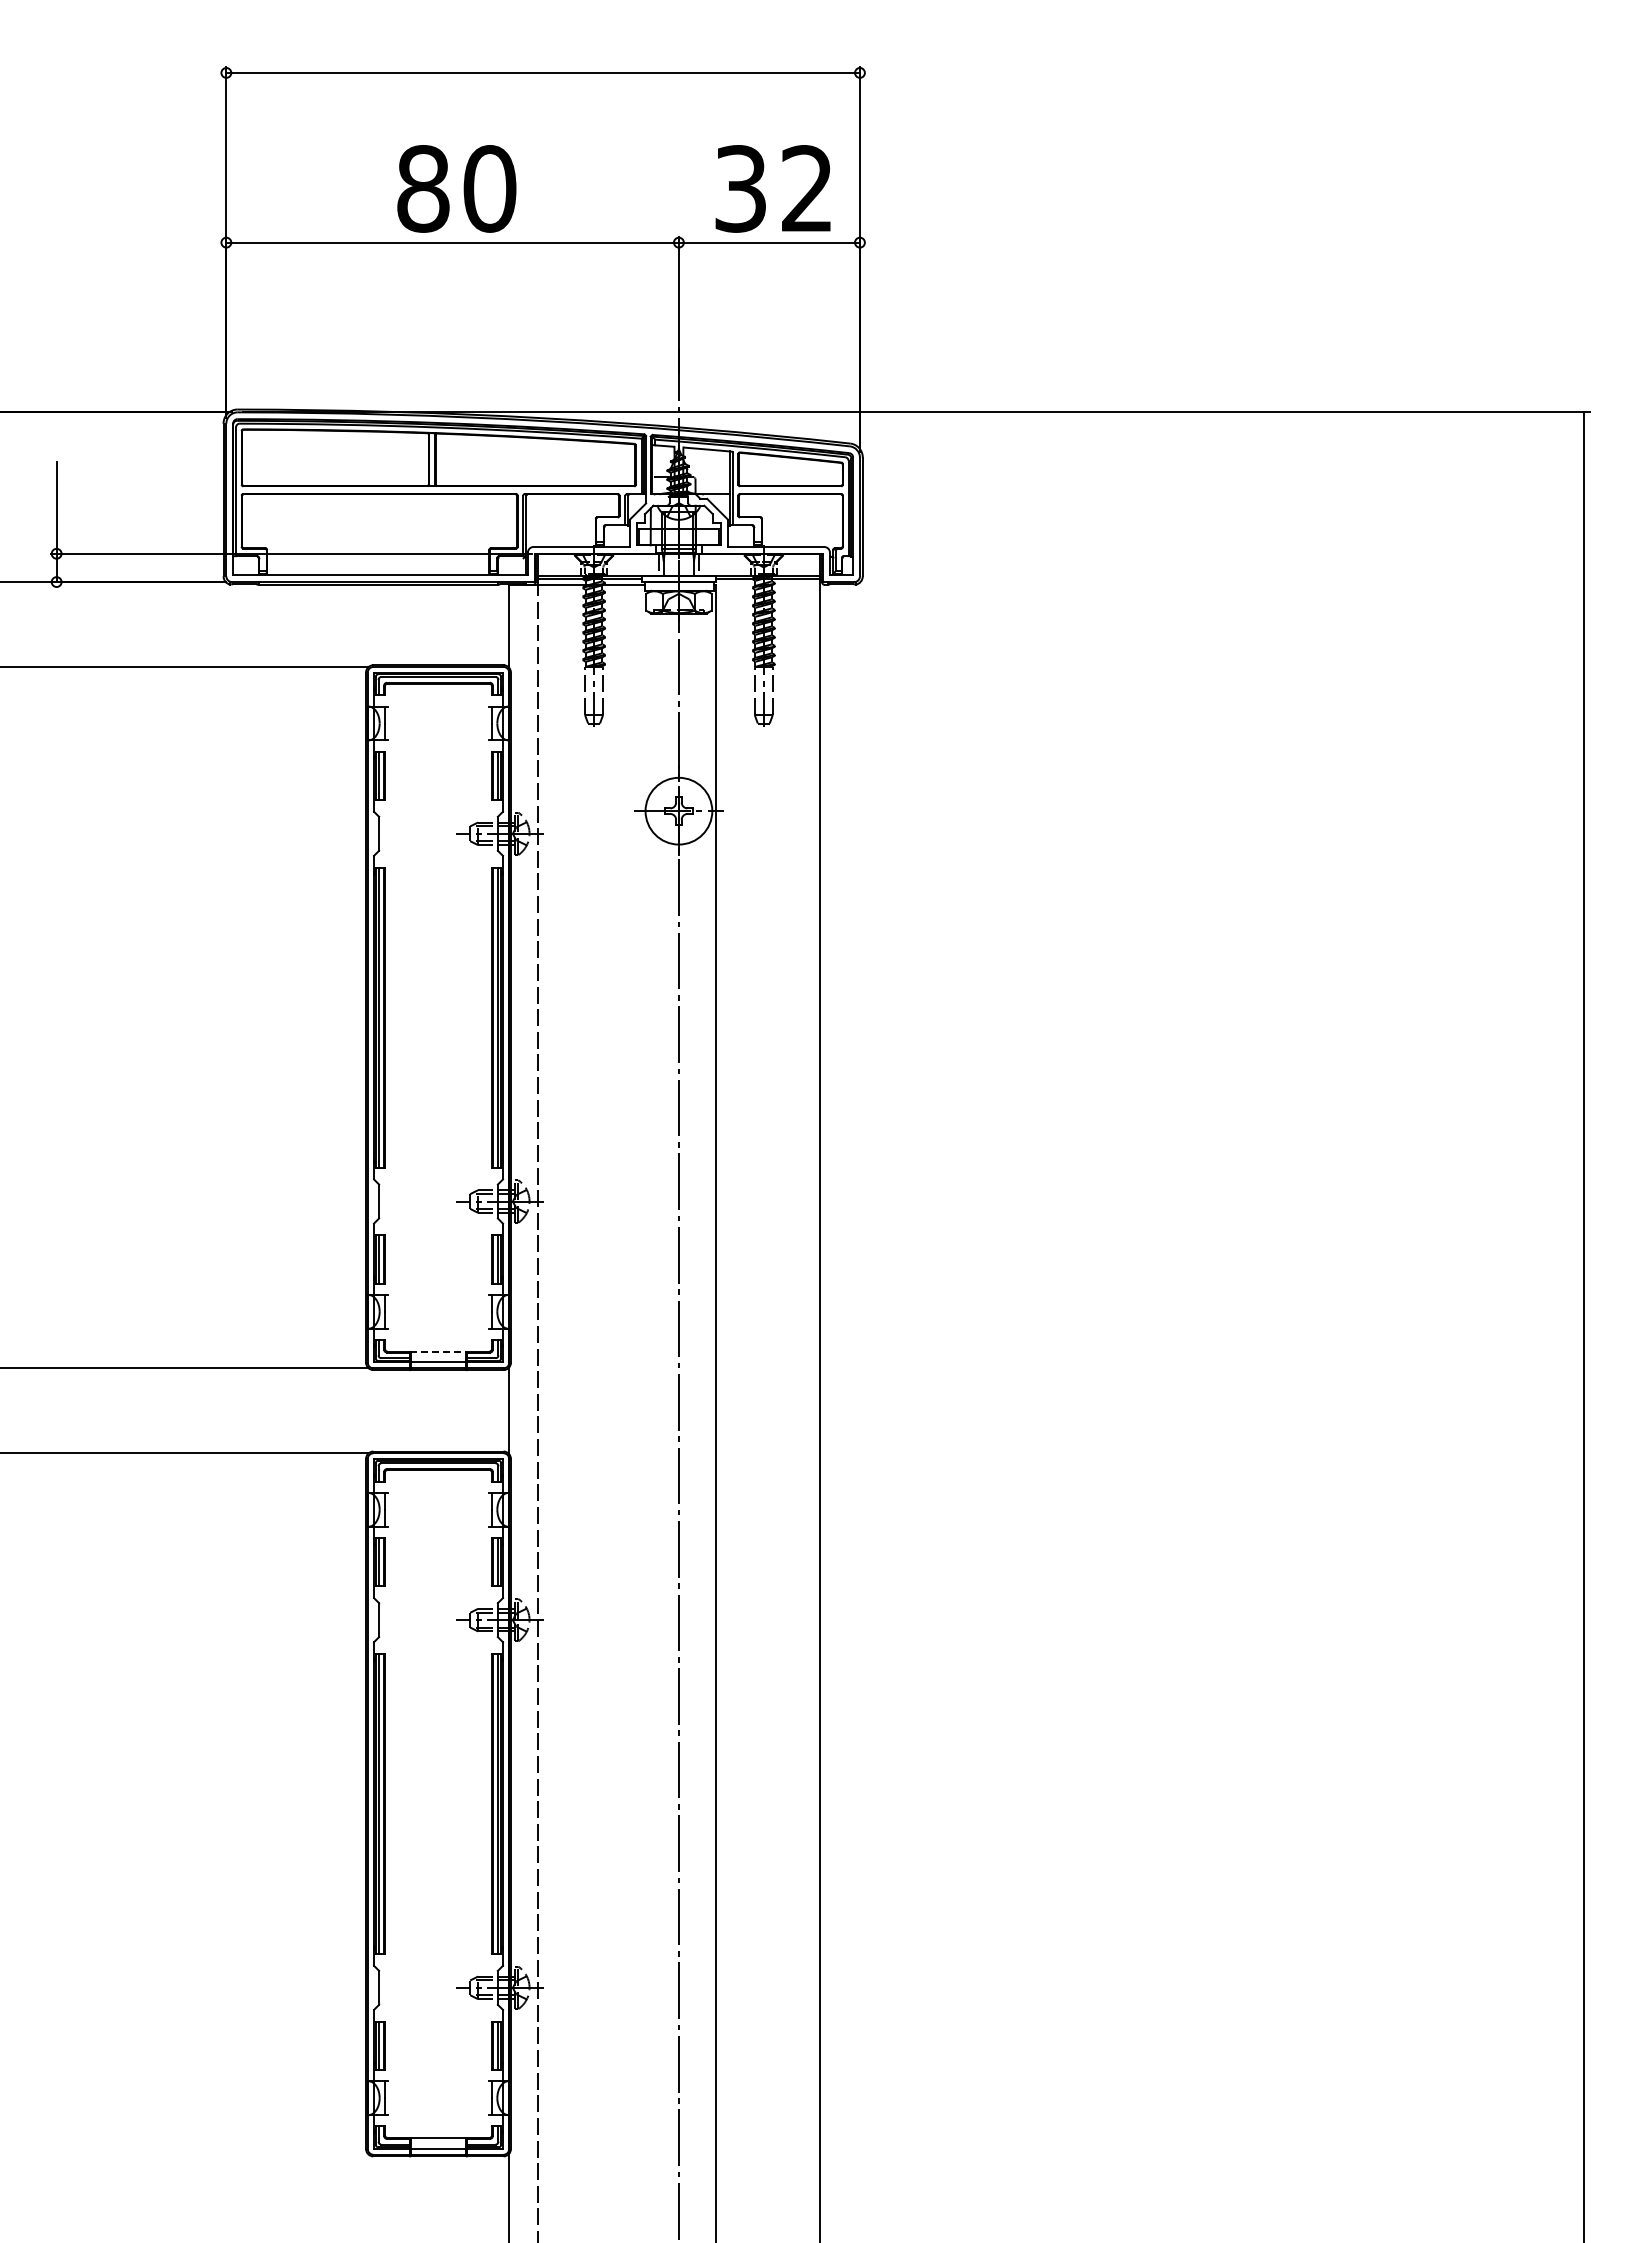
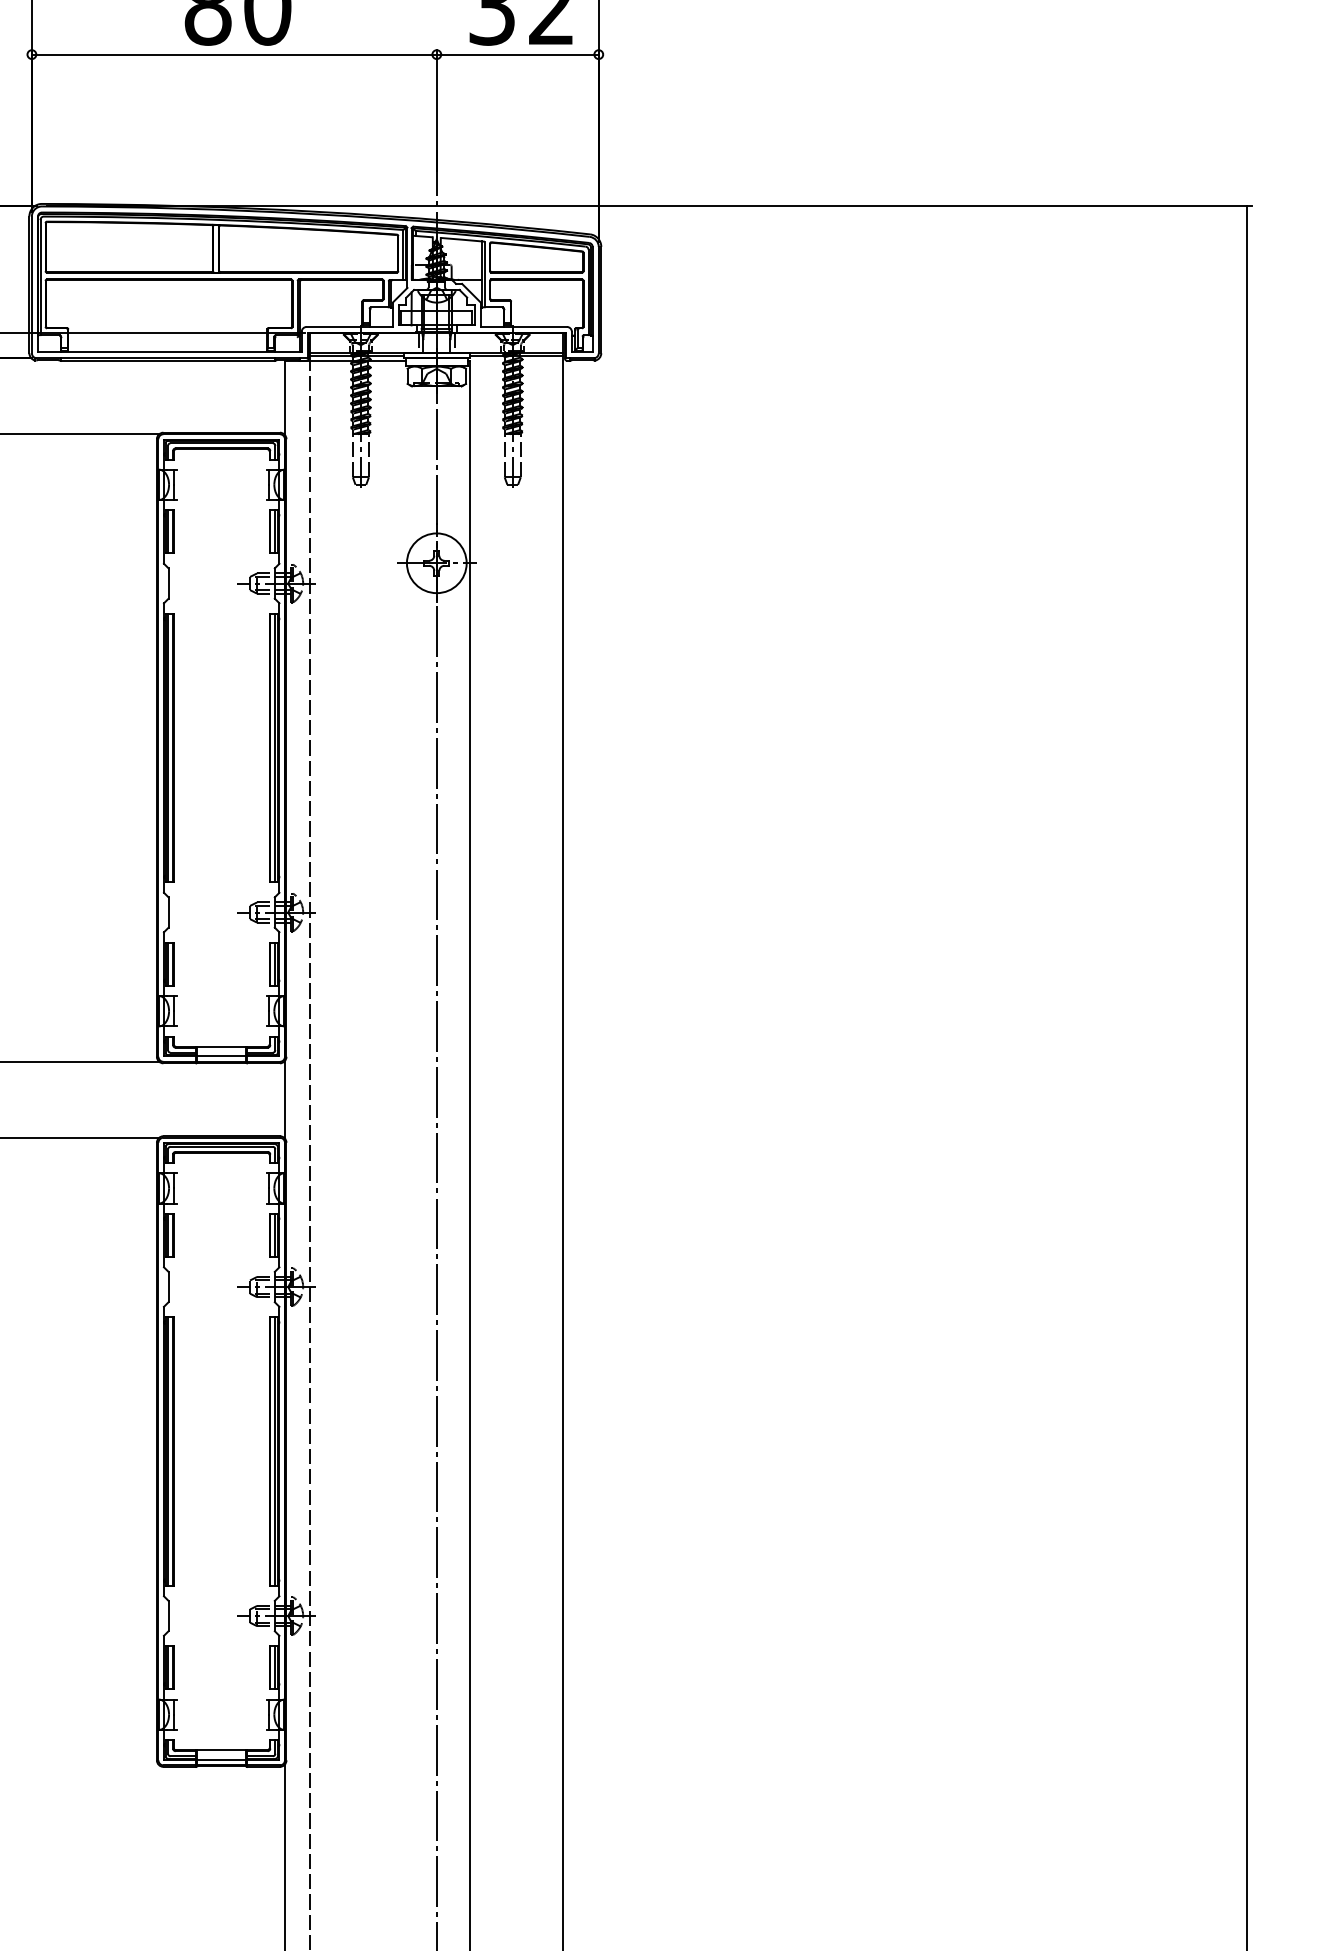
line: (439, 1351) -> (222, 1046), dashed -> solid

